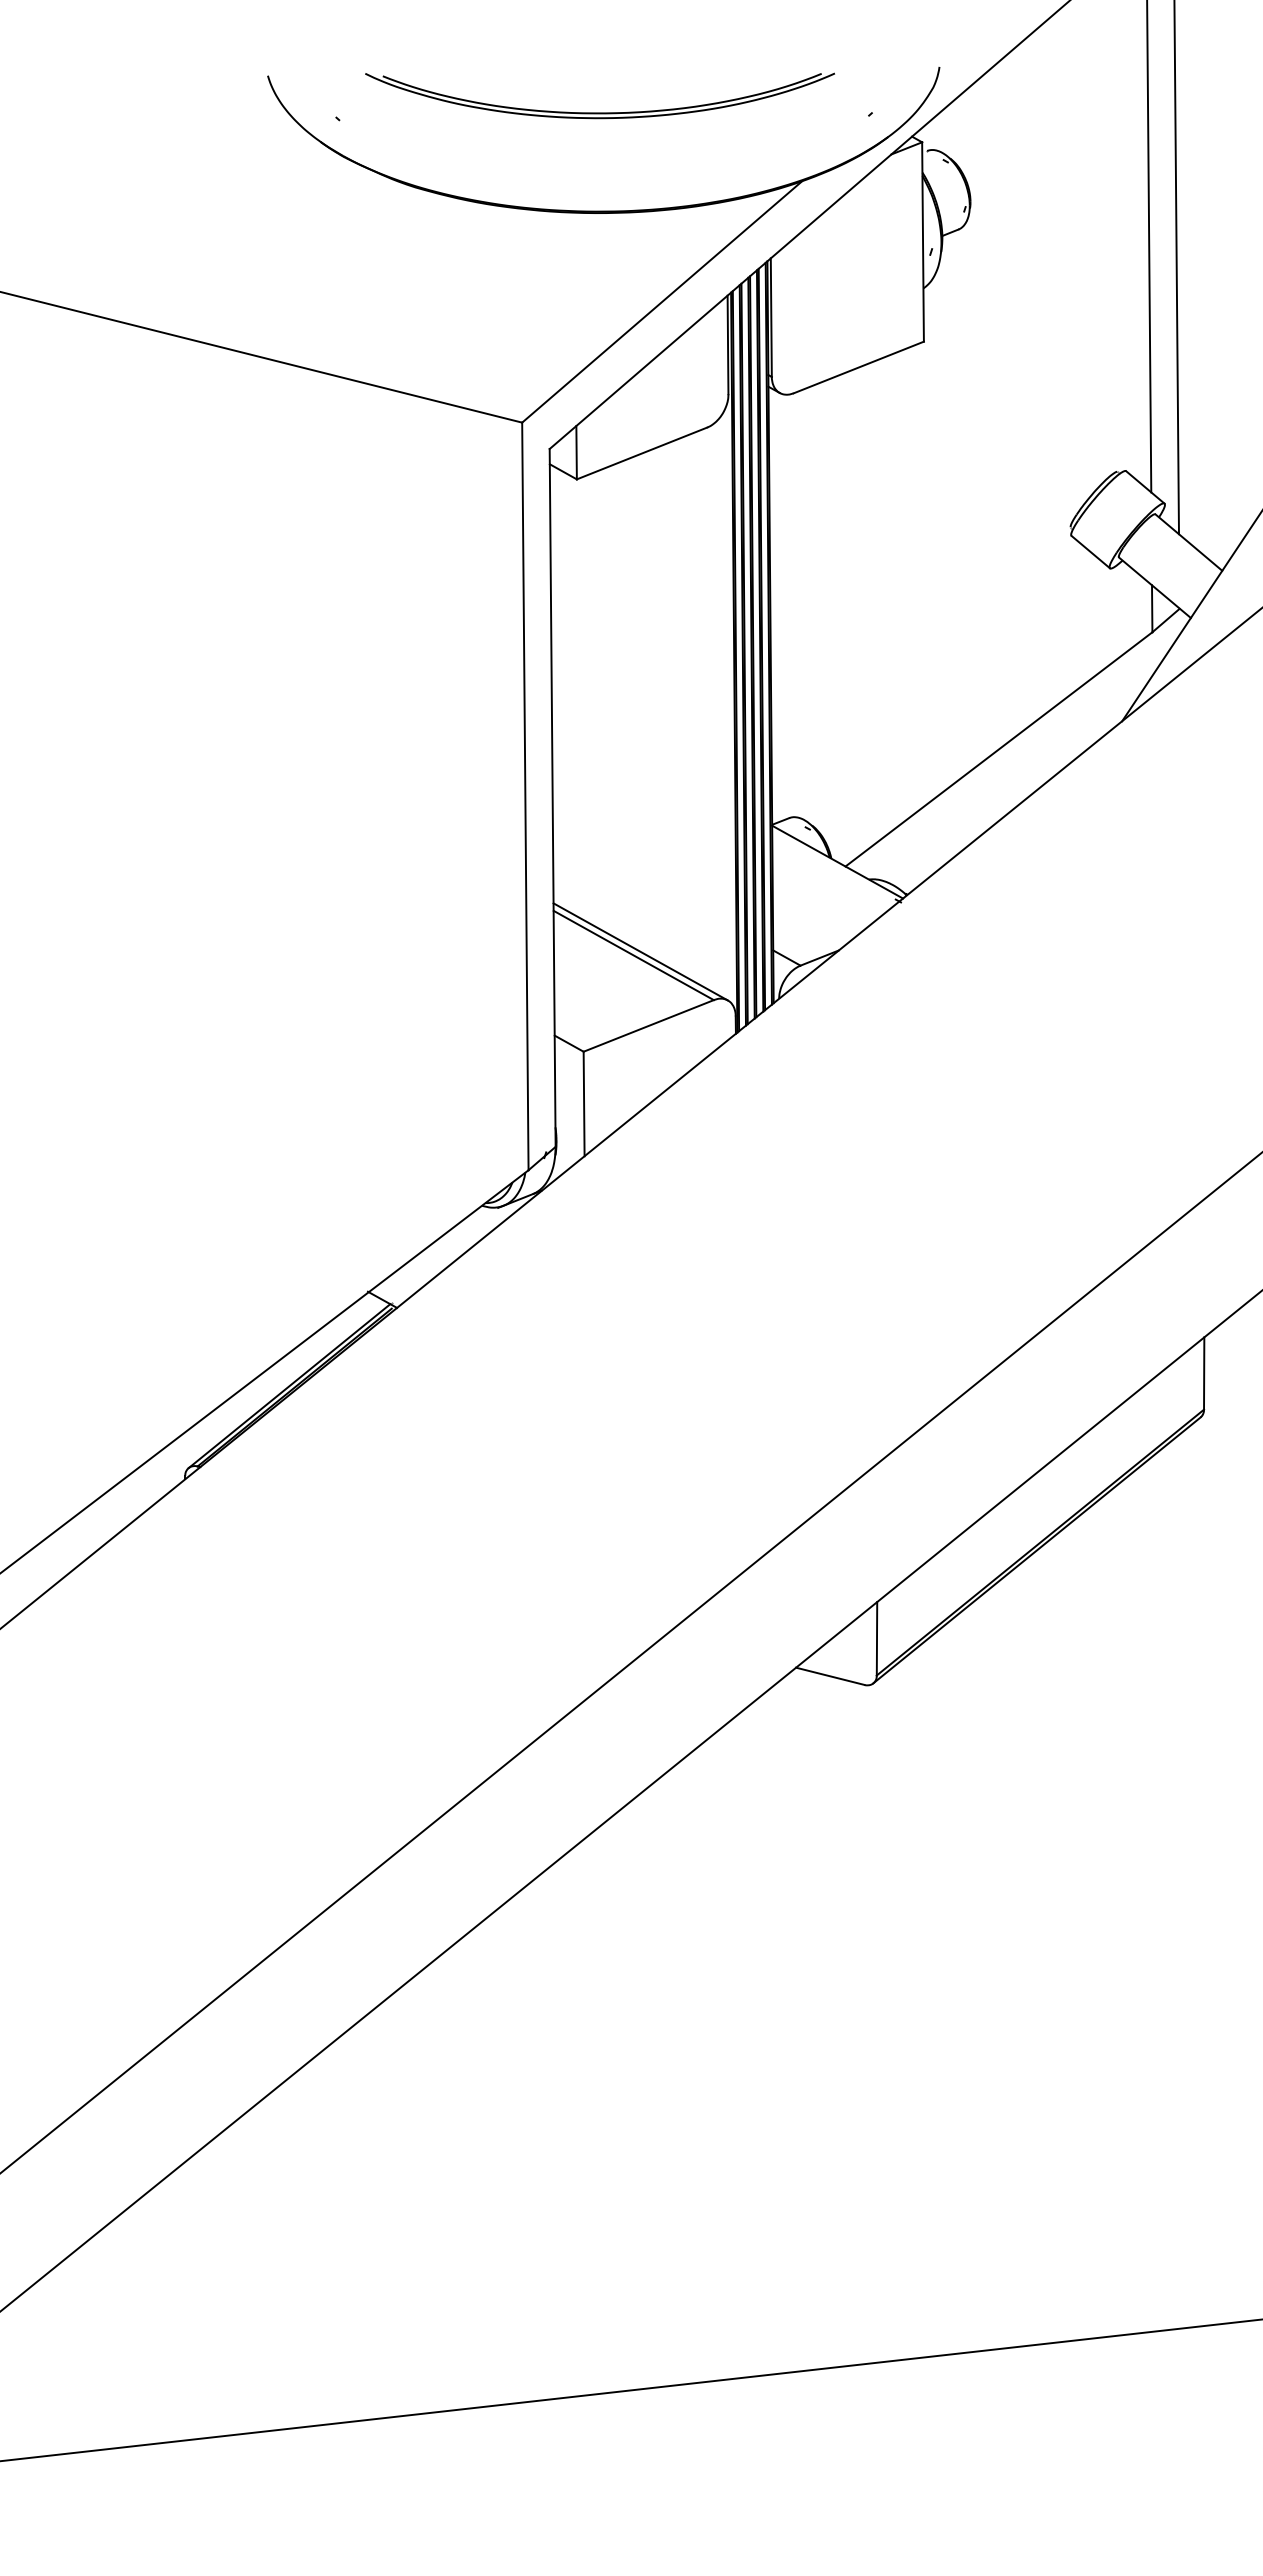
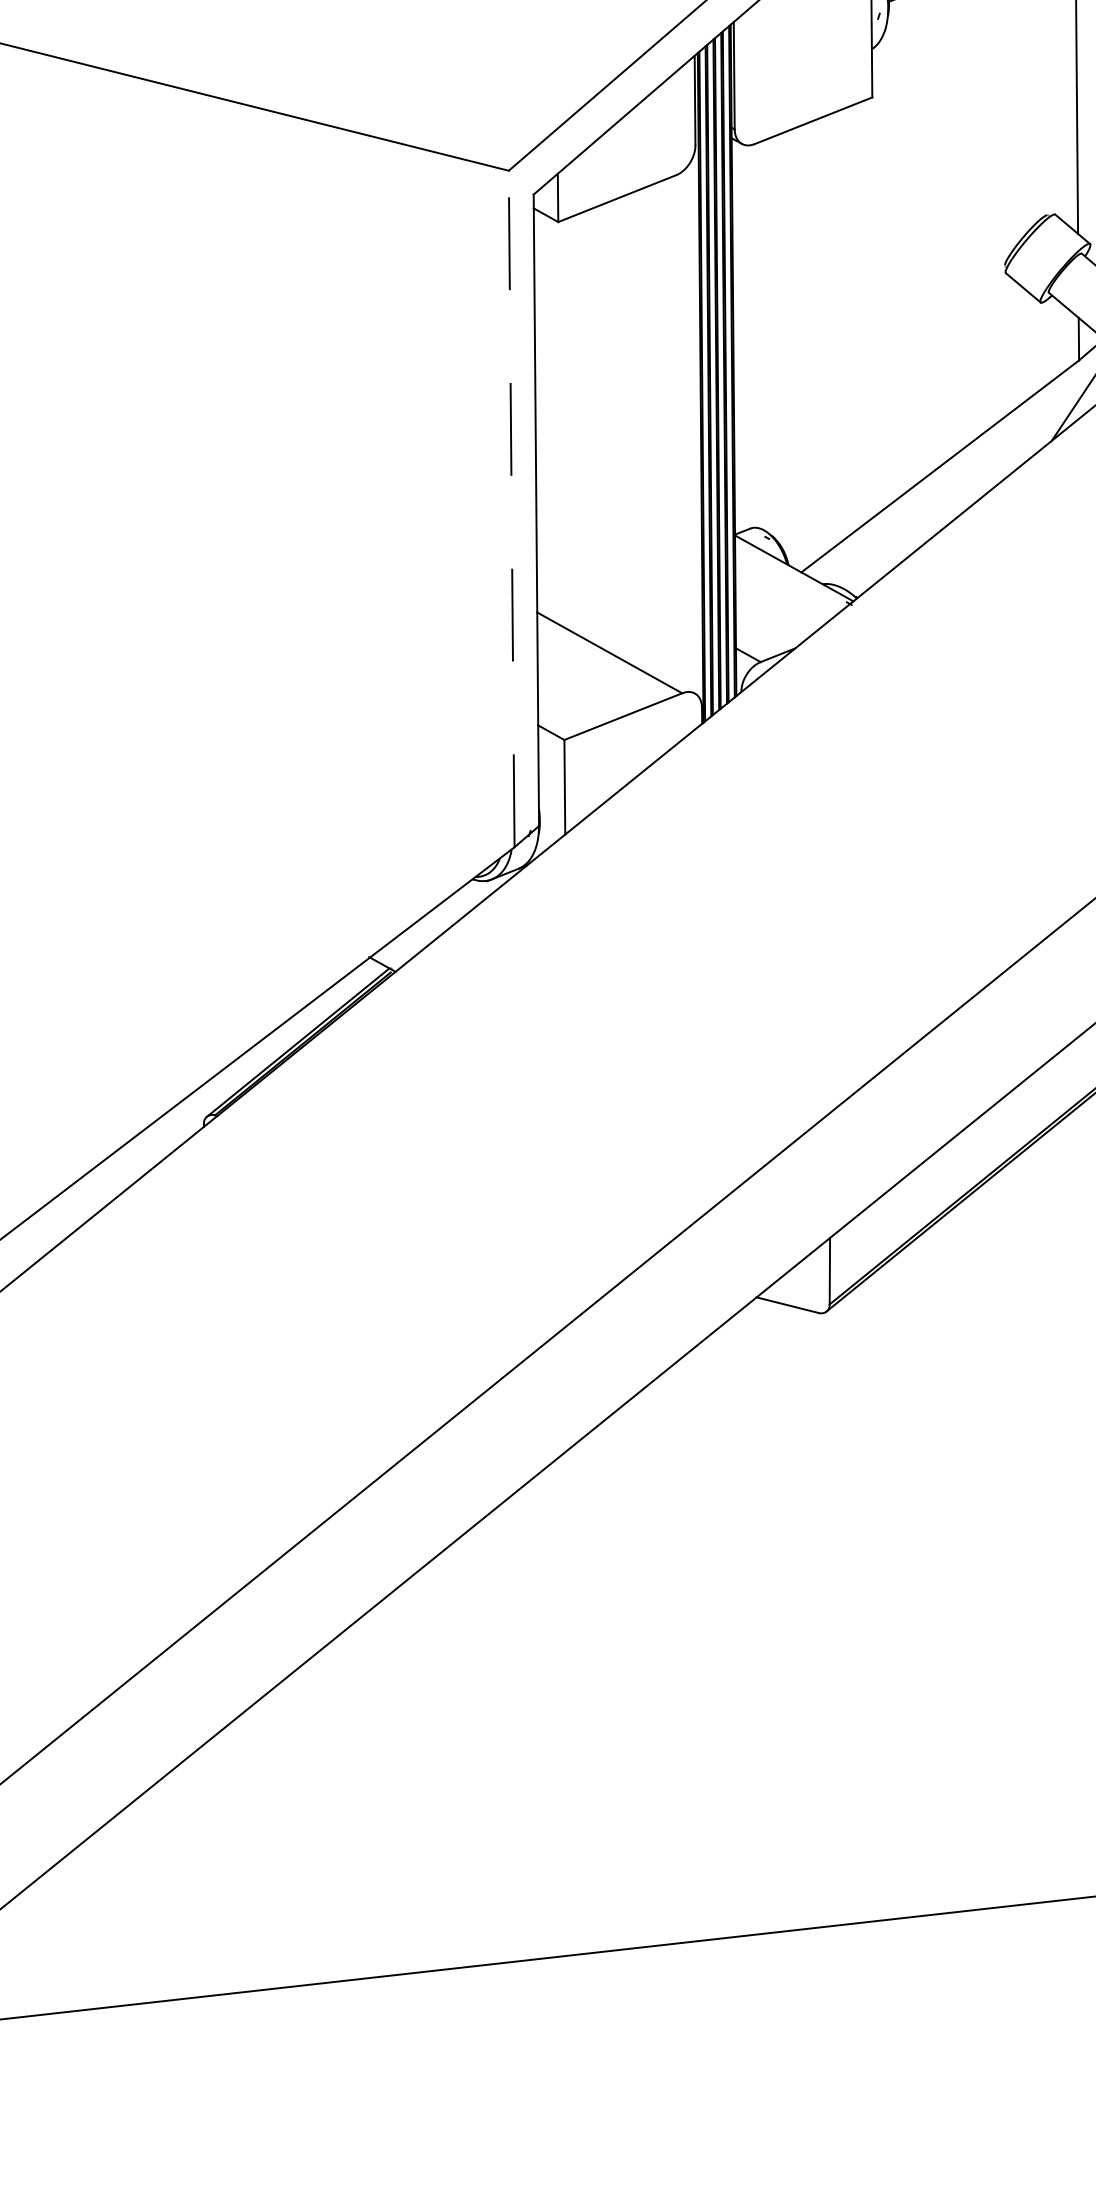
line: (525, 796) -> (511, 509), solid -> dashed
line: (640, 951) -> (615, 649), removed

